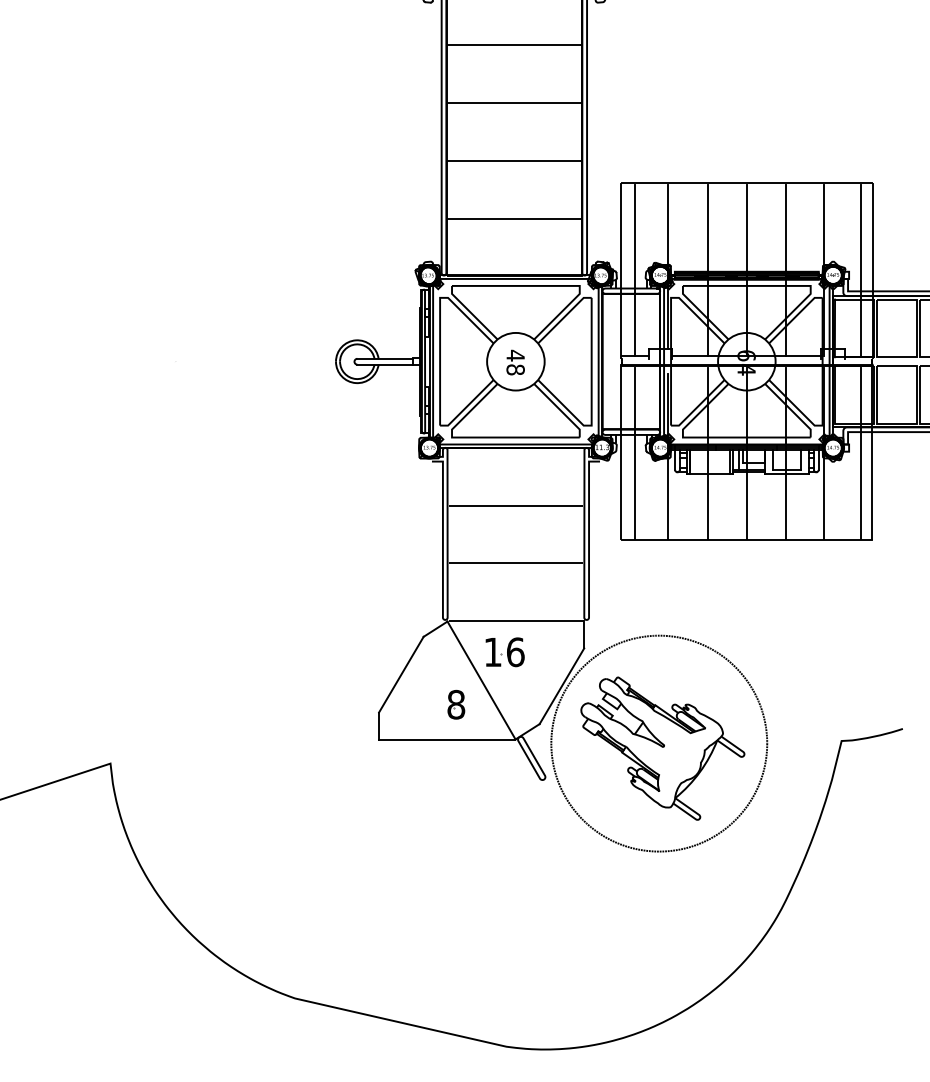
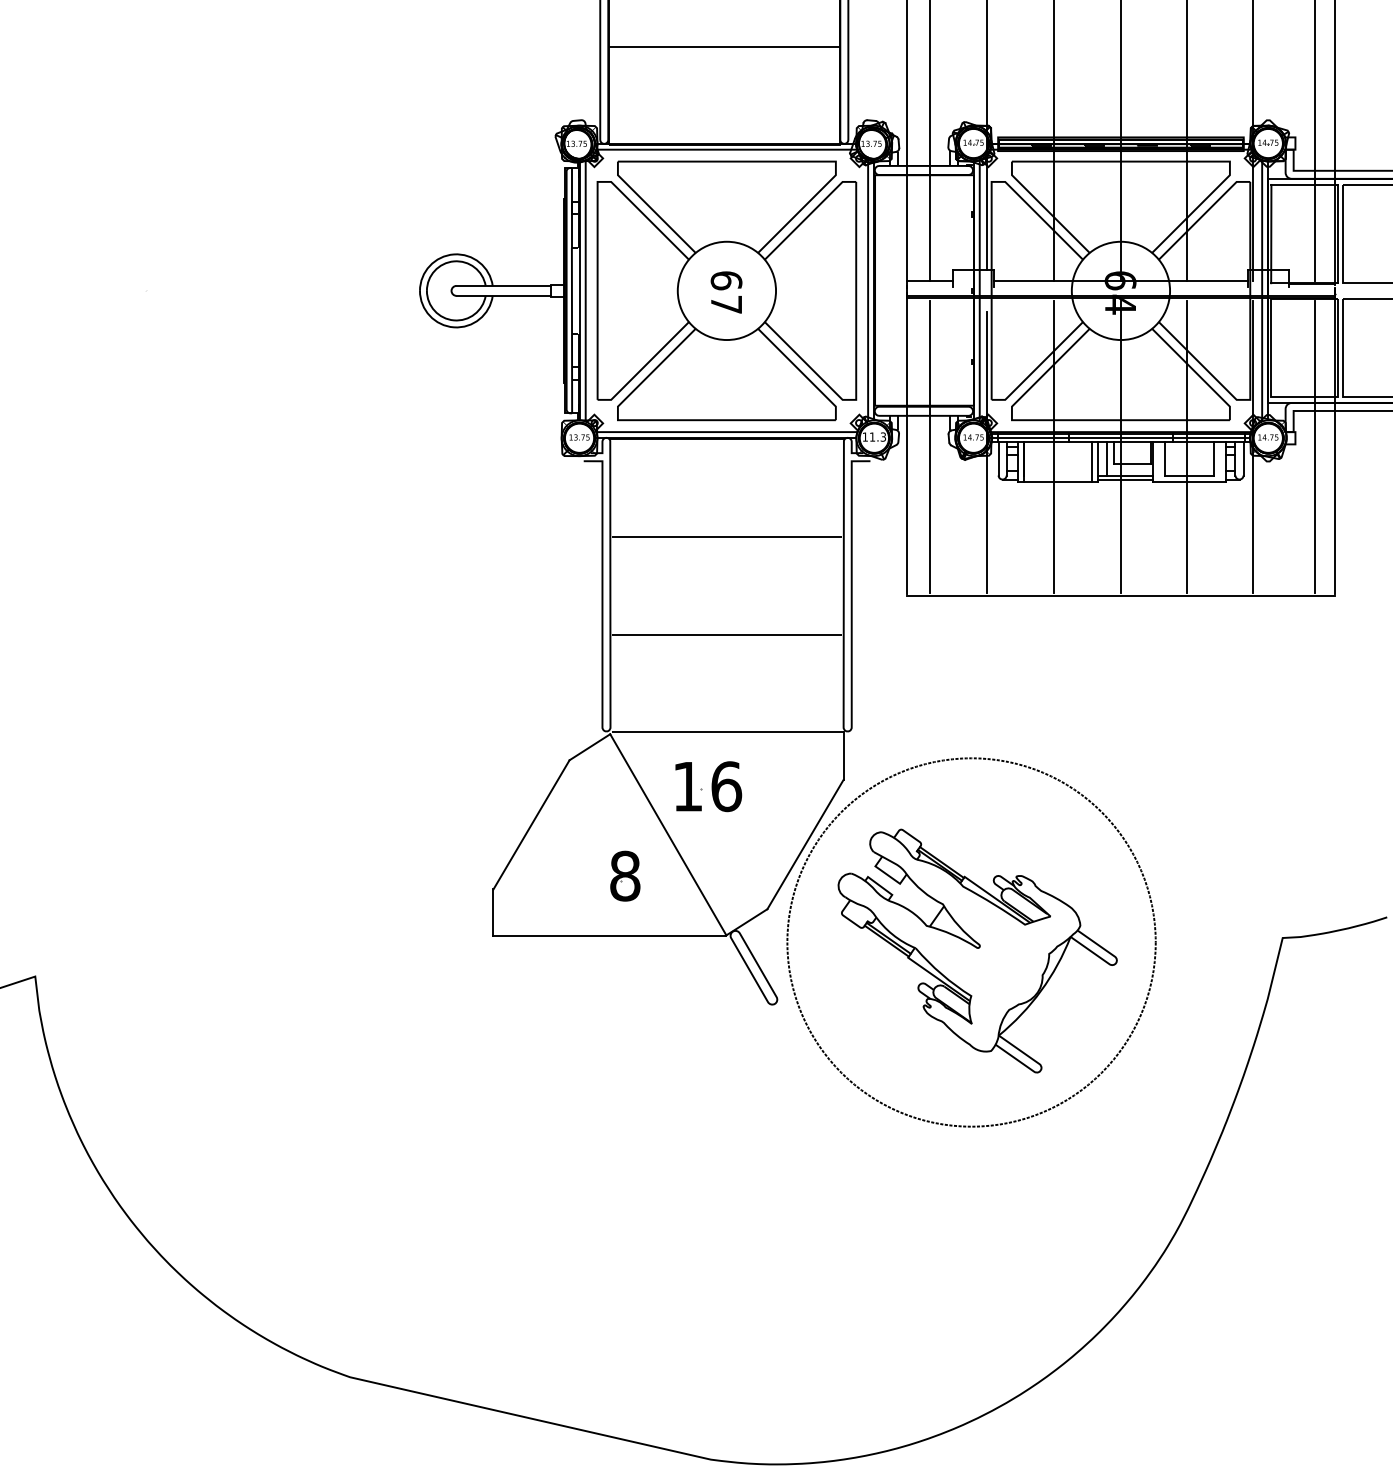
text: (515, 362) -> (726, 292), 48 -> 67

